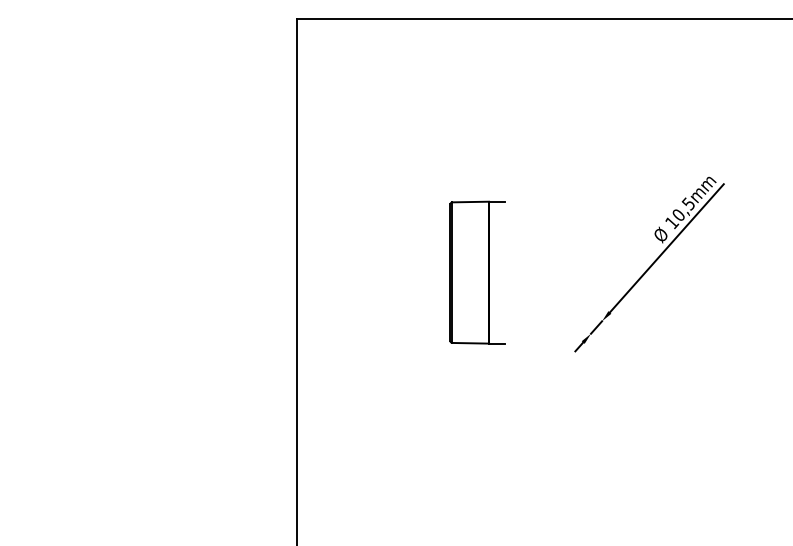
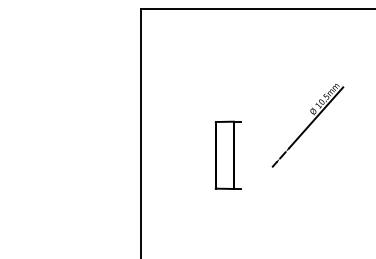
part: (475, 270) -> (227, 154), moved

